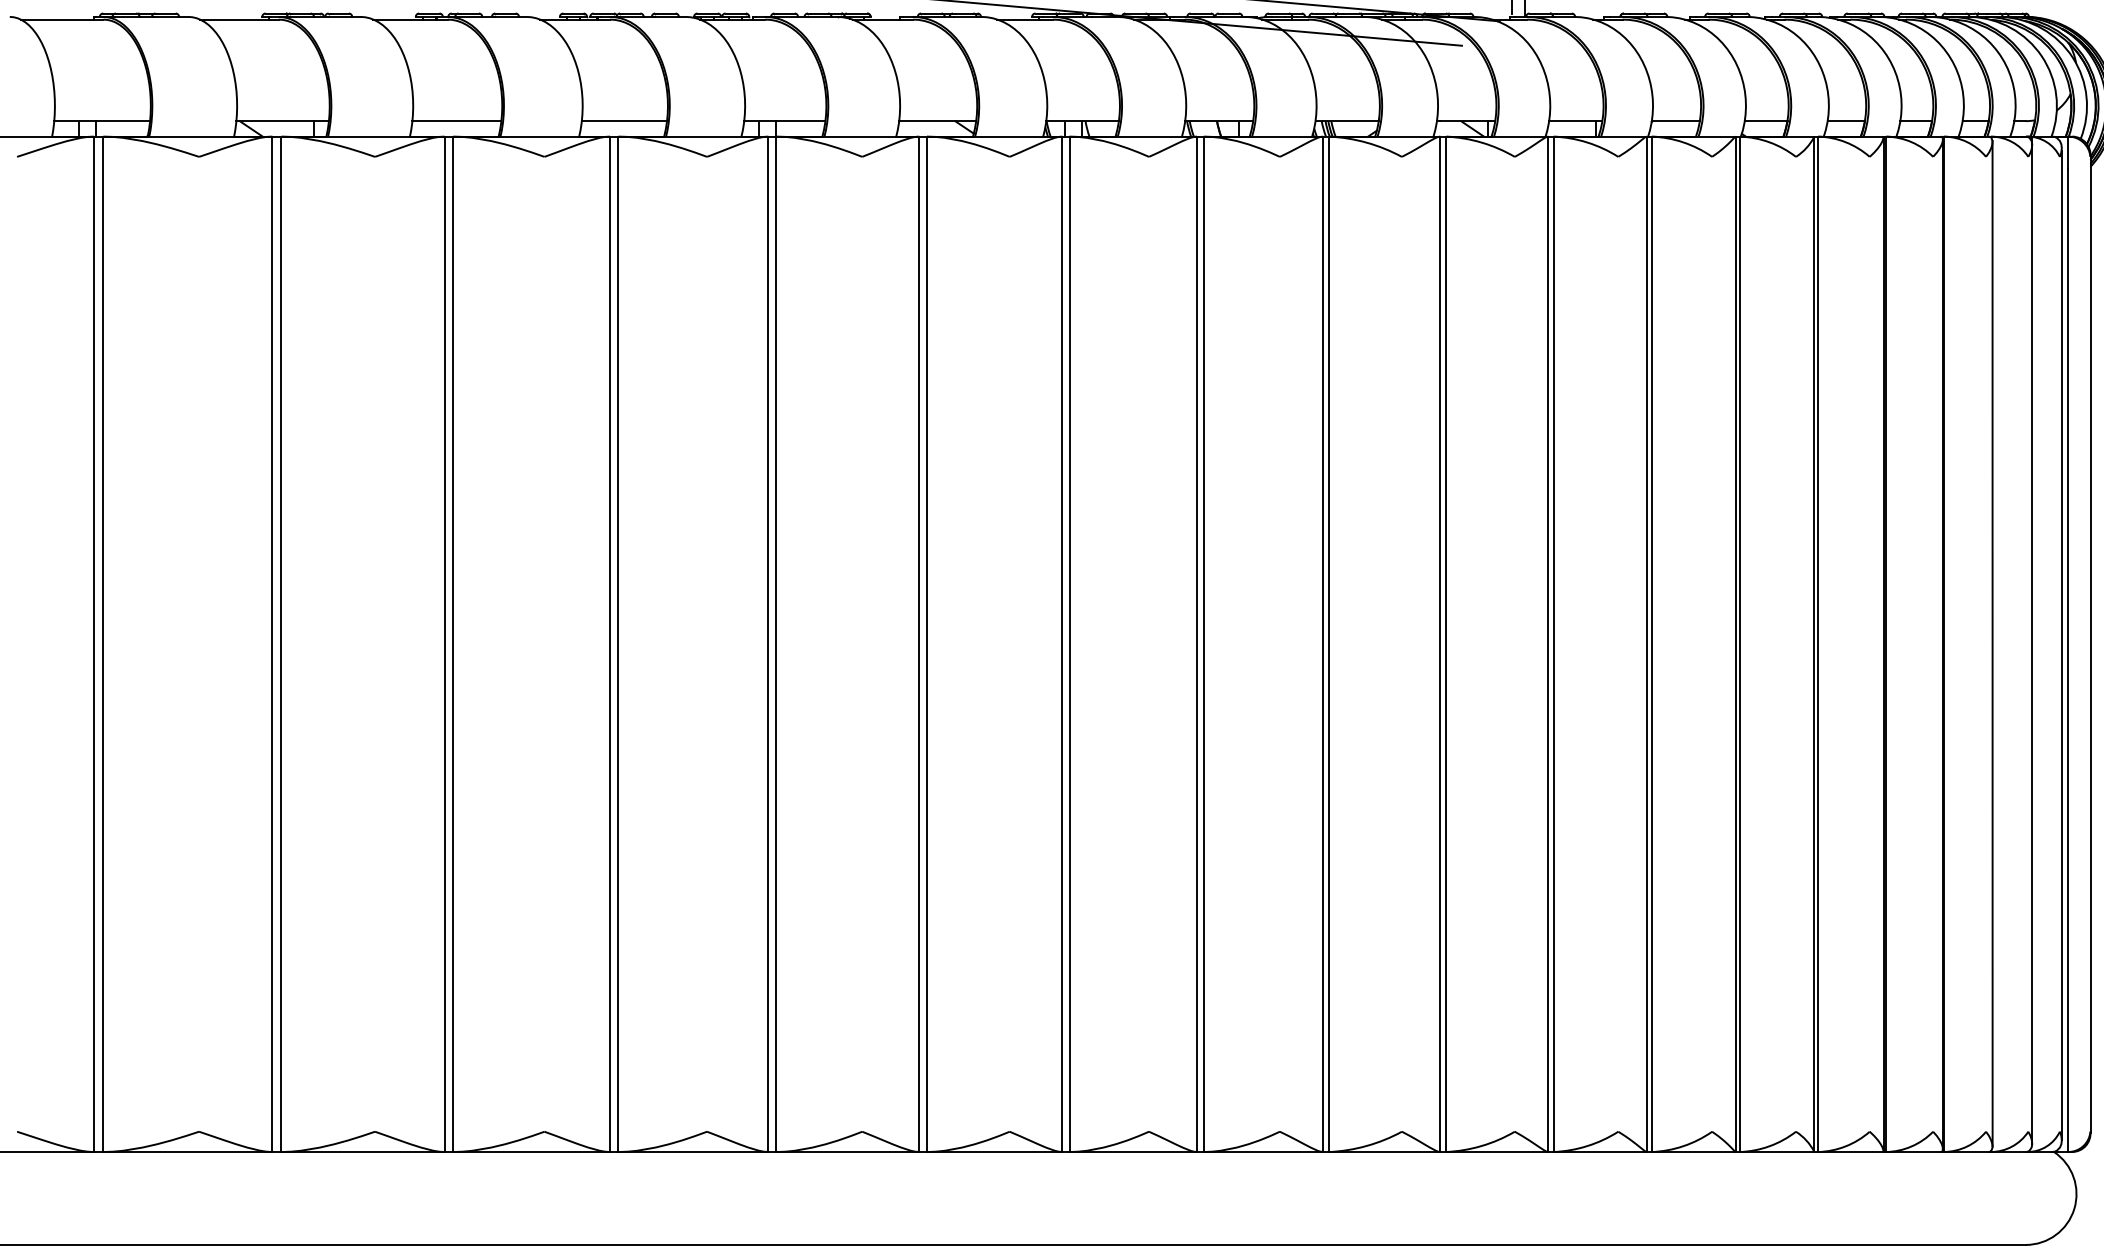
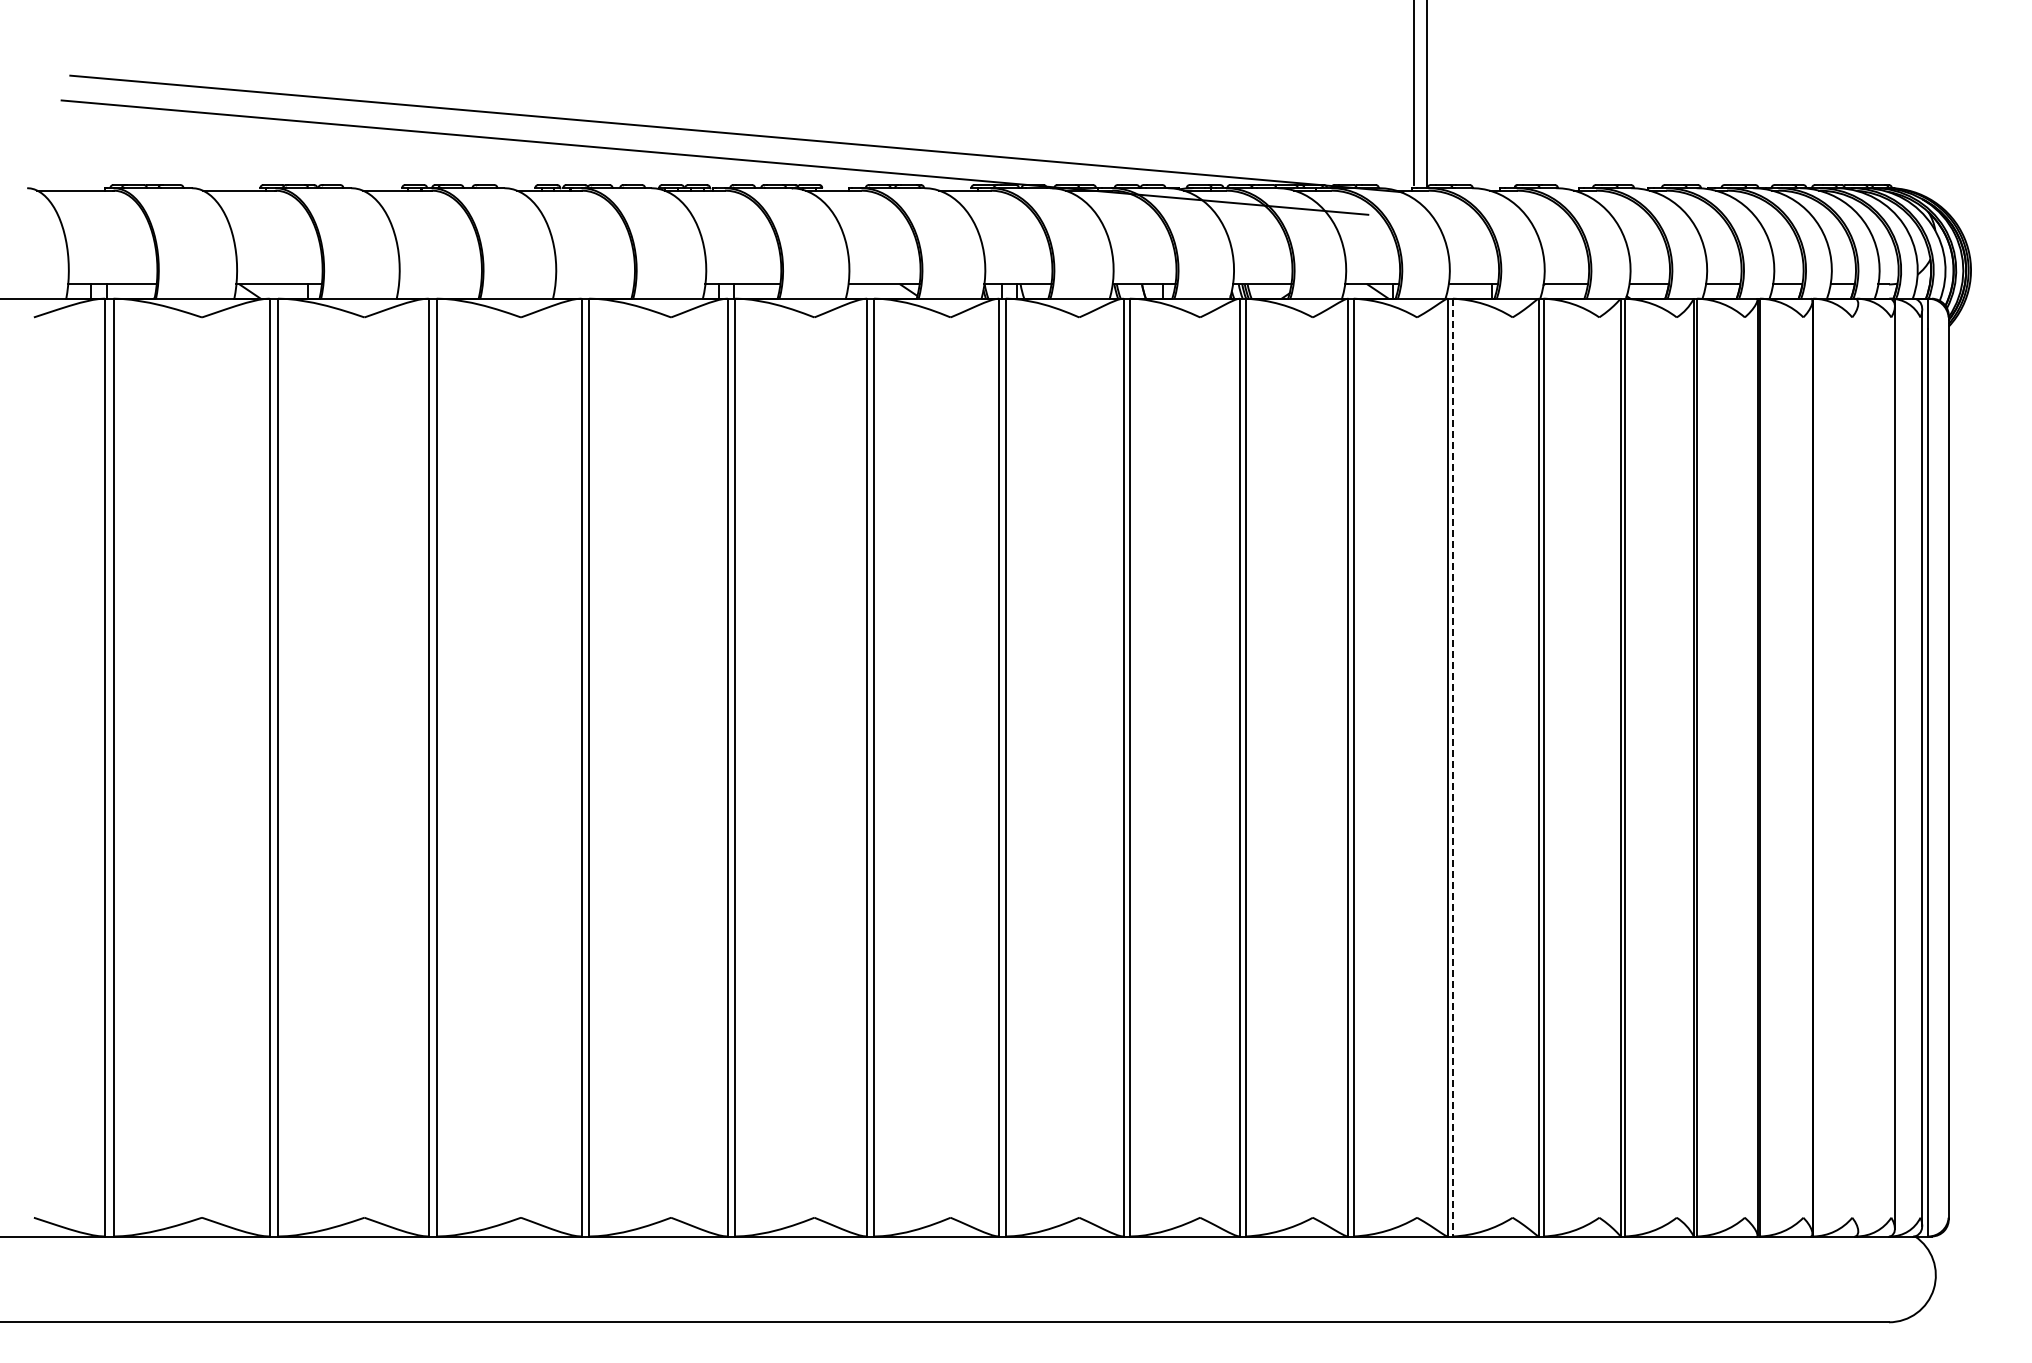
line: (457, 121) -> (440, 284), removed
line: (624, 121) -> (594, 284), removed
line: (1992, 643) -> (1858, 766), removed
line: (1554, 644) -> (1453, 767), solid -> dashed

